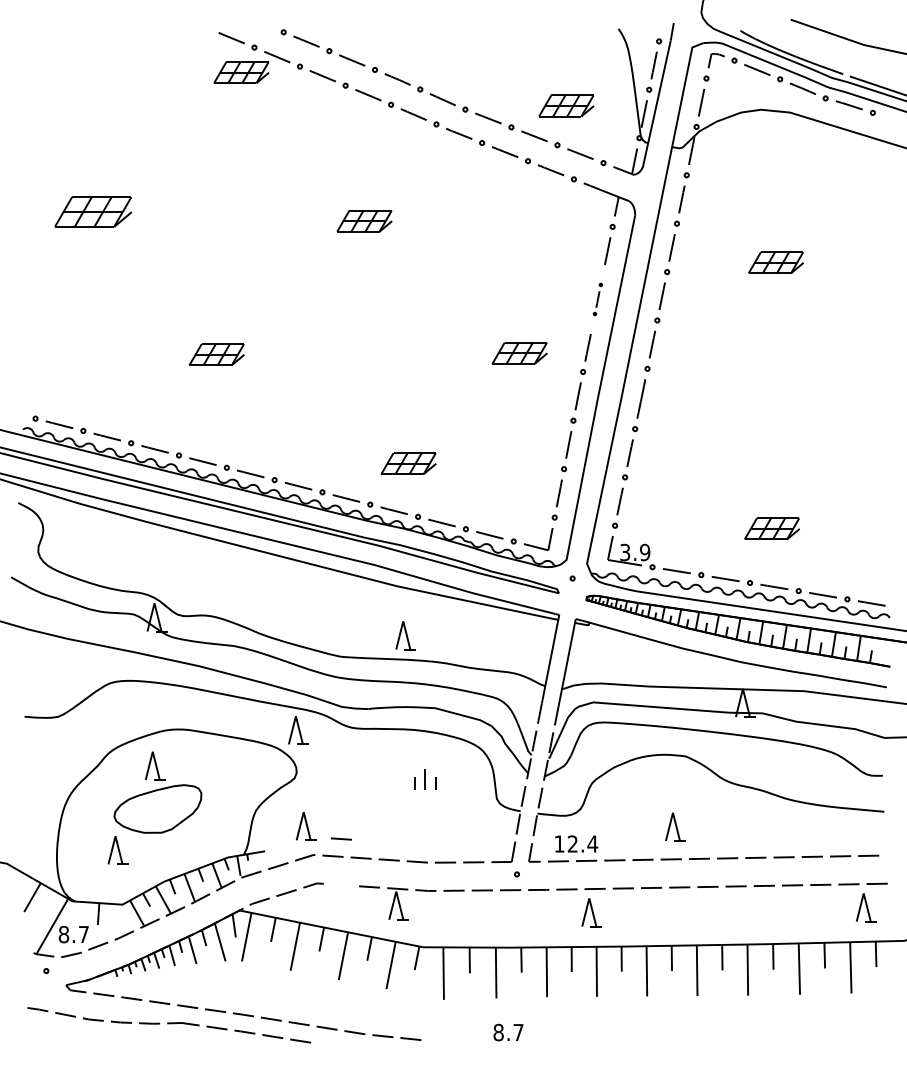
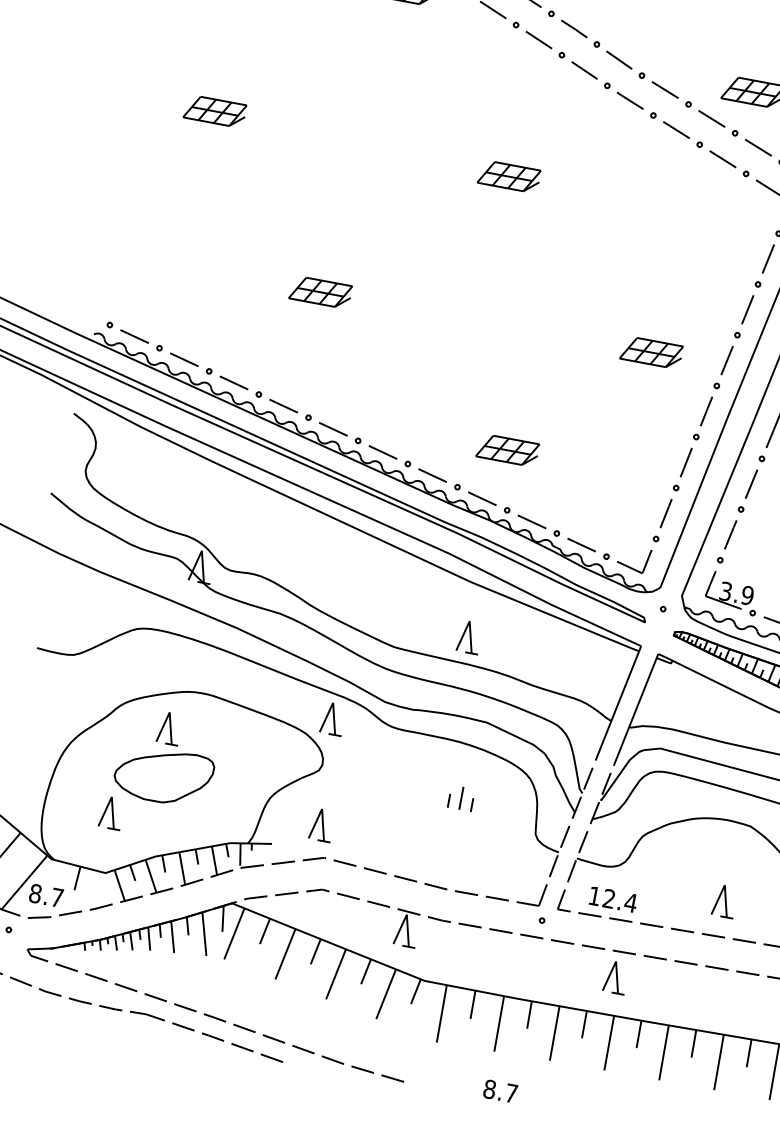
part: (93, 211) -> (215, 110), size x0.71
part: (597, 299) -> (747, 309), size x1.67
line: (341, 838) -> (348, 895), moved

